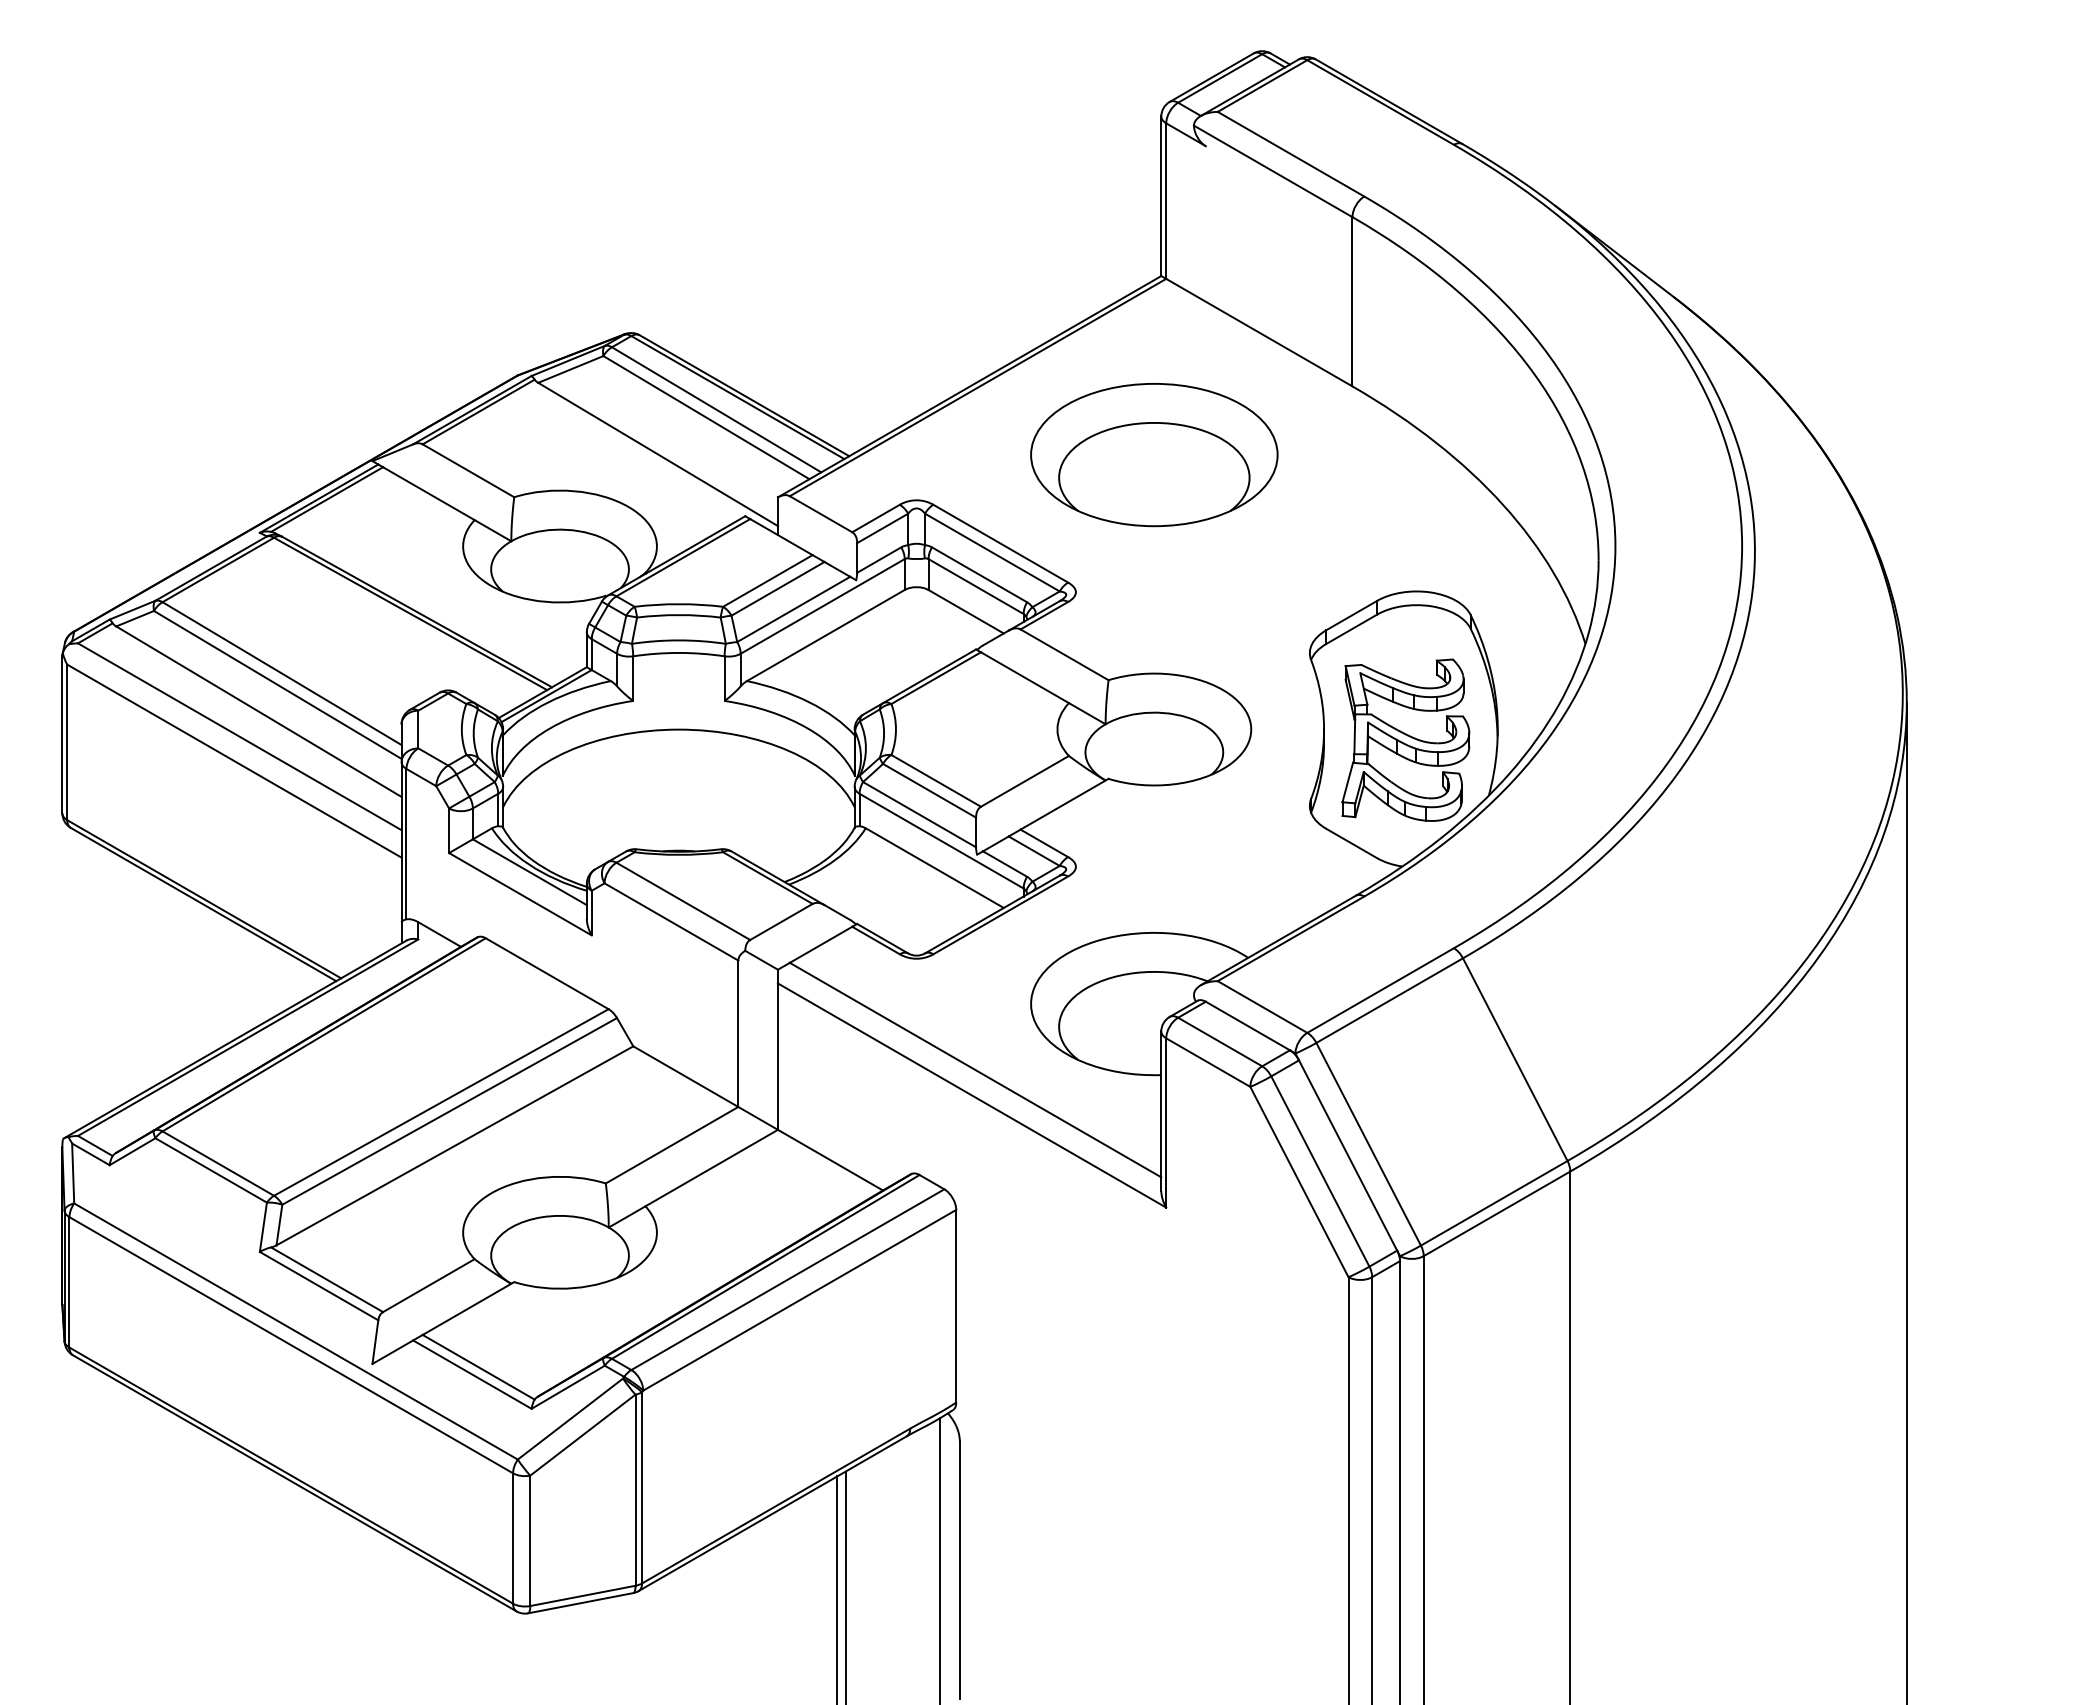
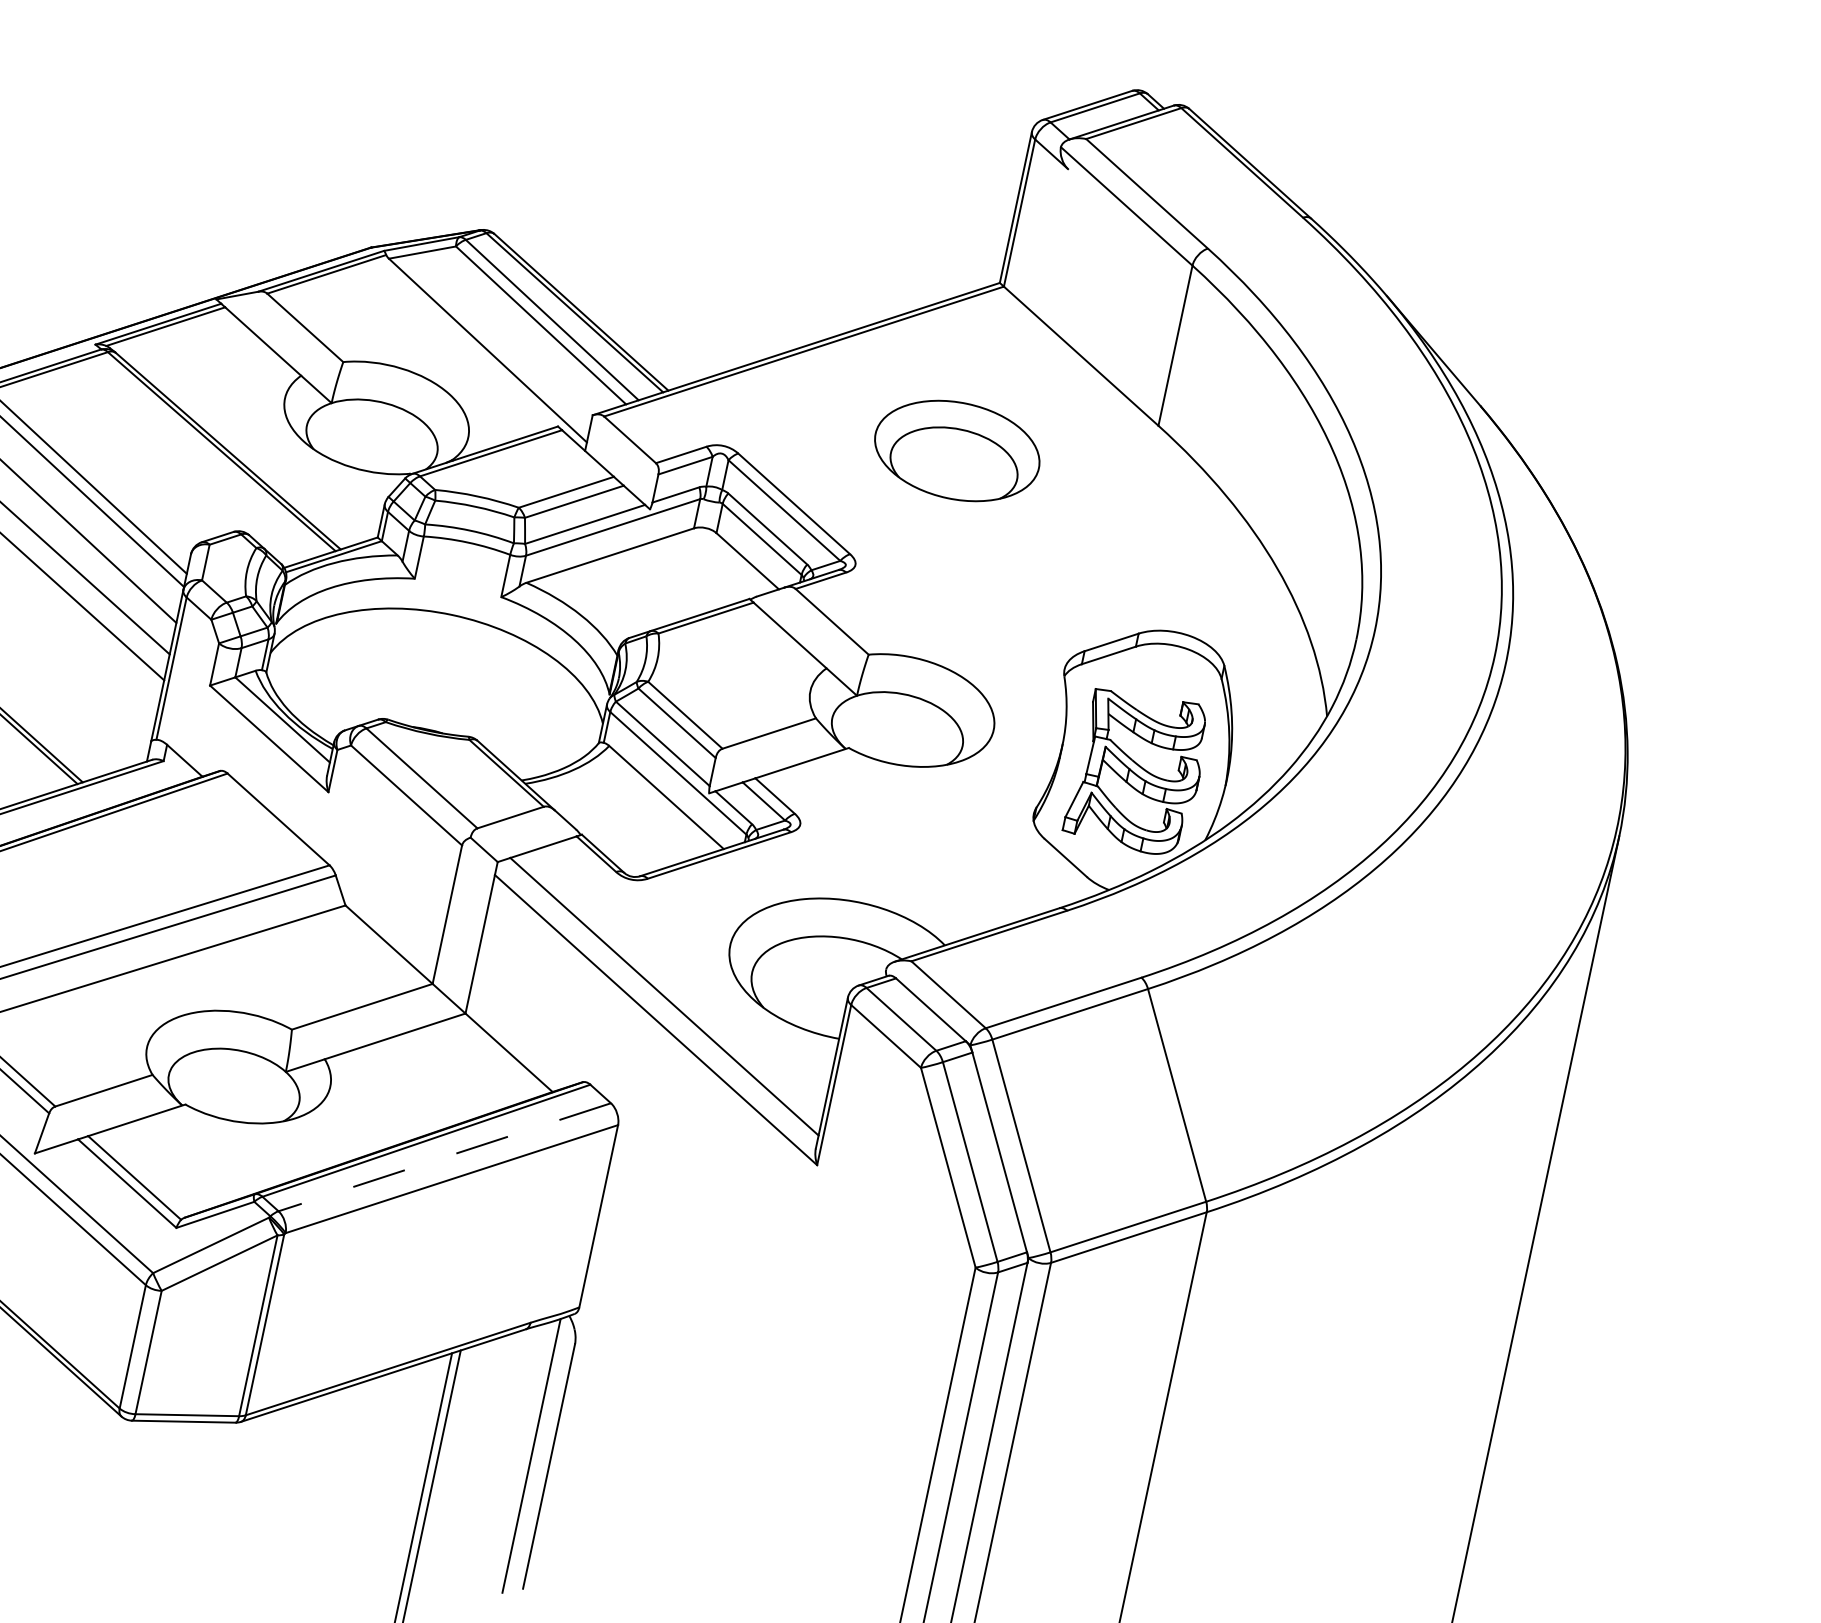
part: (1154, 455) -> (957, 451), size x0.7
line: (787, 1279) -> (444, 1157), solid -> dashed

